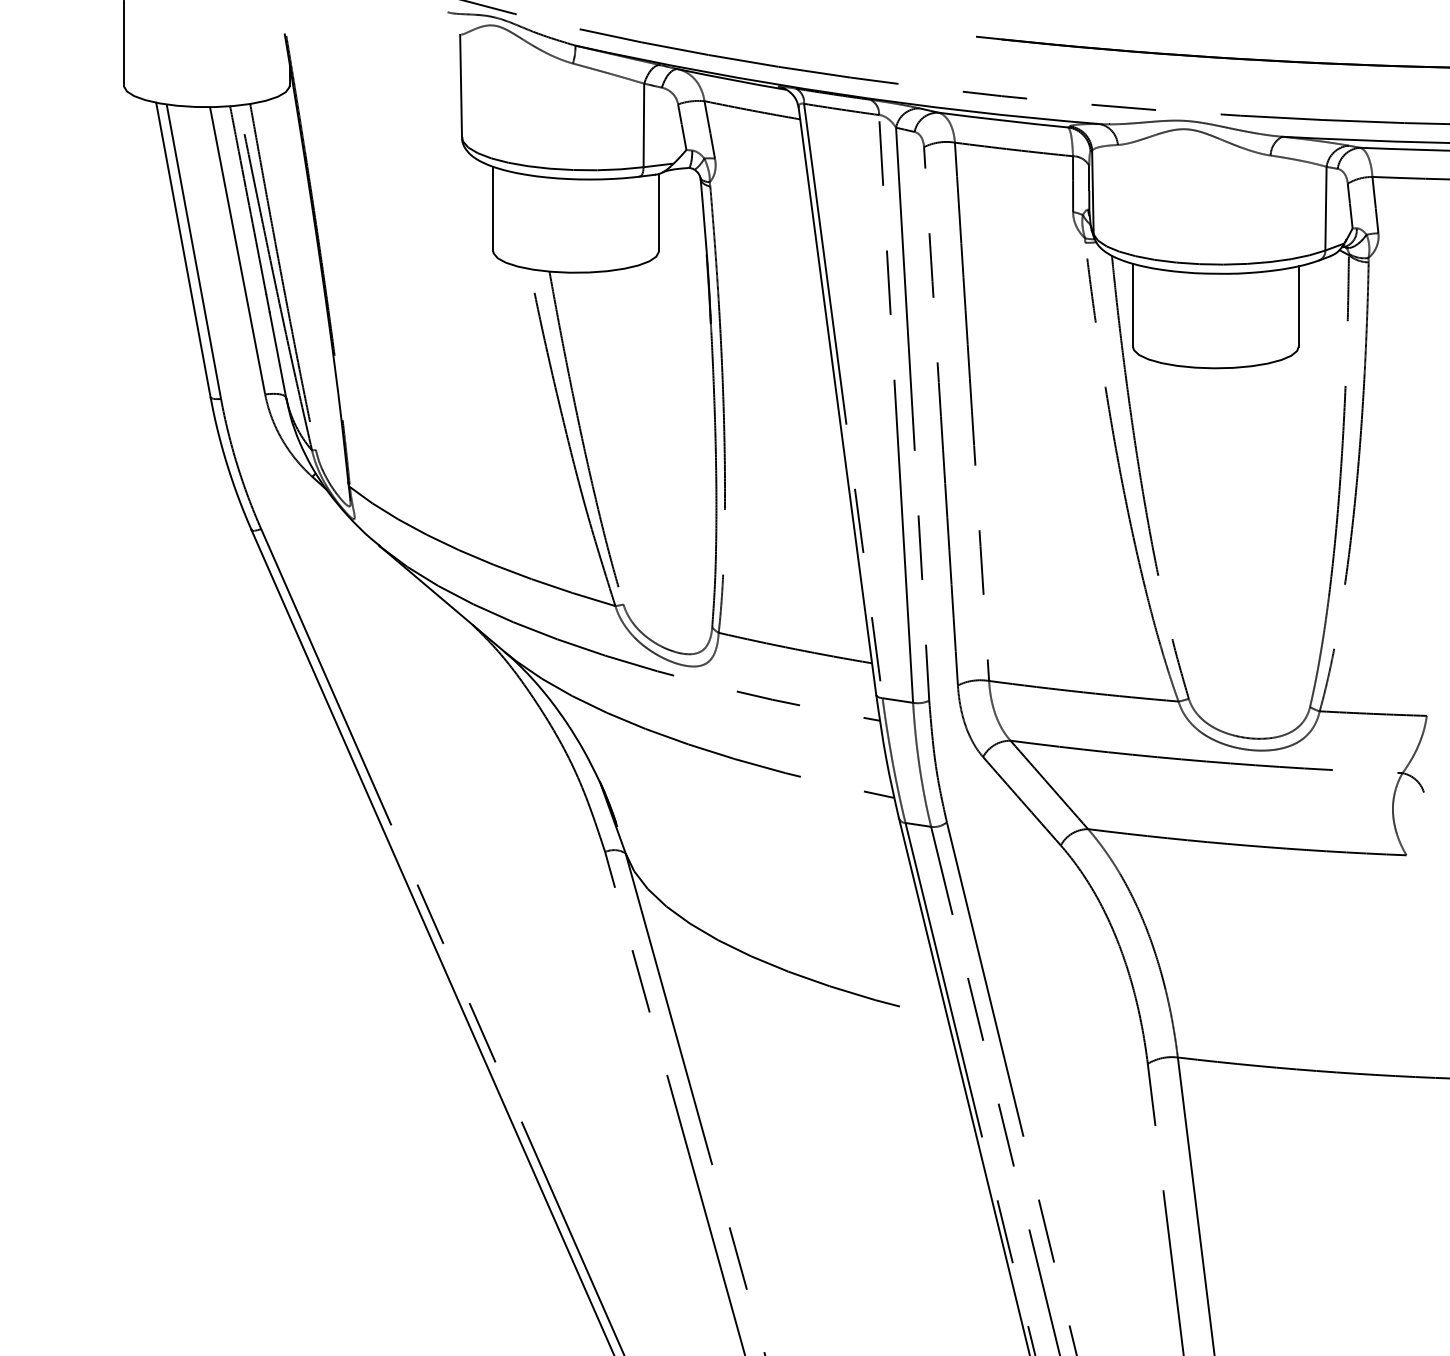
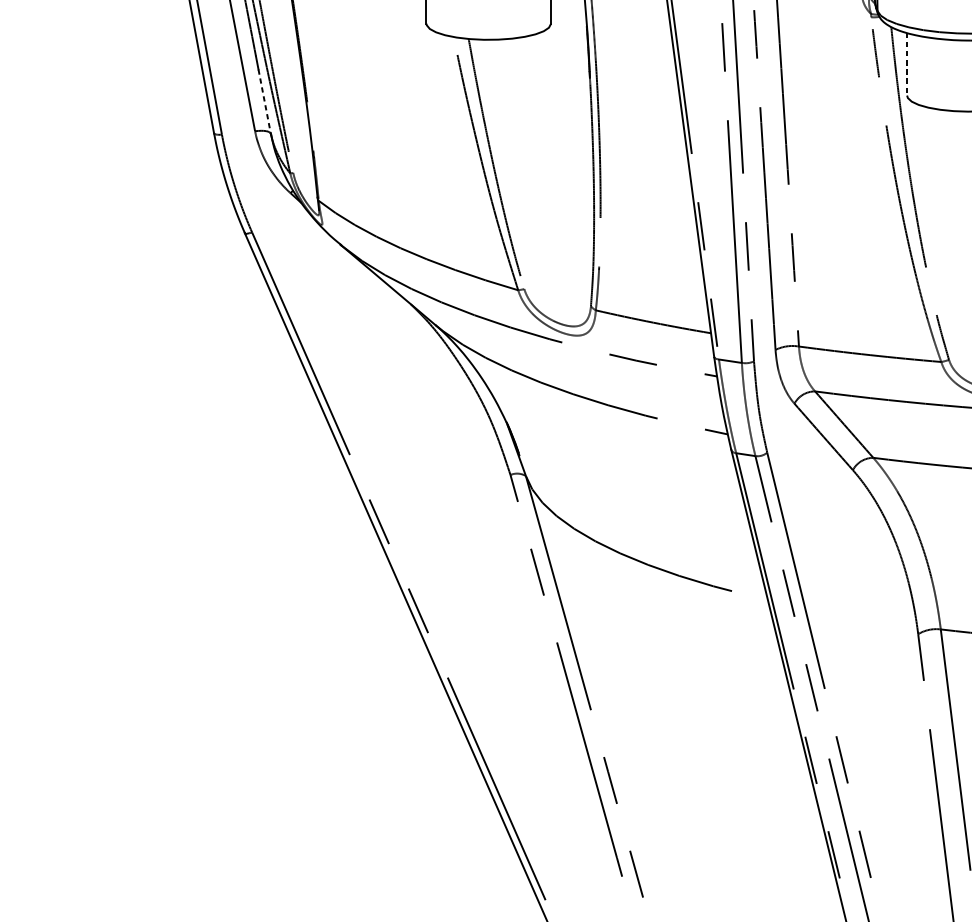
line: (1133, 305) -> (907, 64), solid -> dashed
line: (278, 355) -> (265, 102), solid -> dashed

